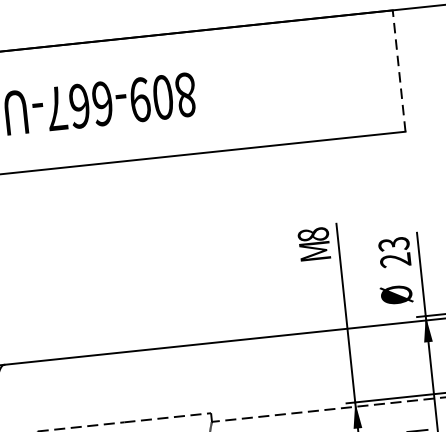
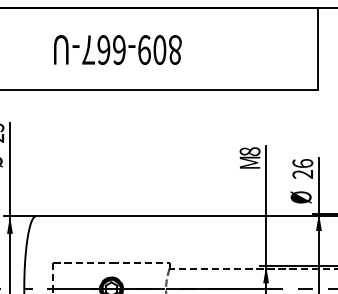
line: (399, 71) -> (318, 49), dashed -> solid
text: (393, 244) -> (302, 163), 23 -> 26

